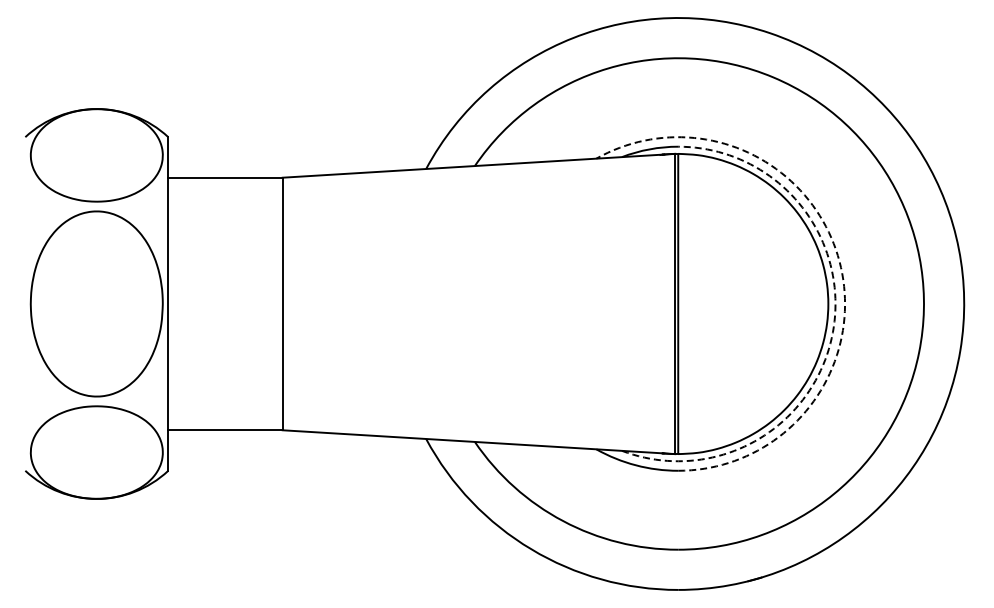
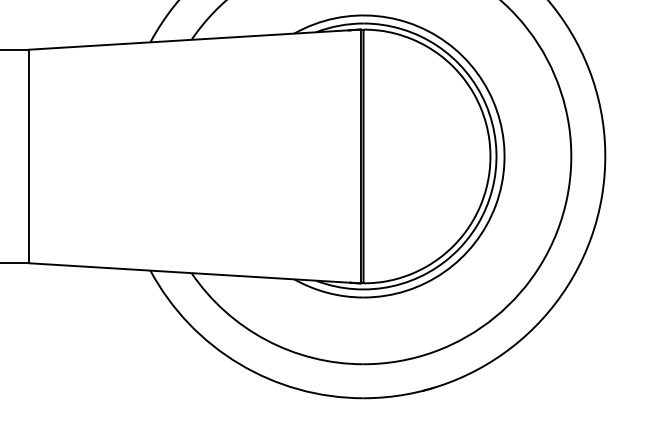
arc: (839, 261) -> (499, 120), dashed -> solid
arc: (832, 332) -> (493, 180), dashed -> solid

